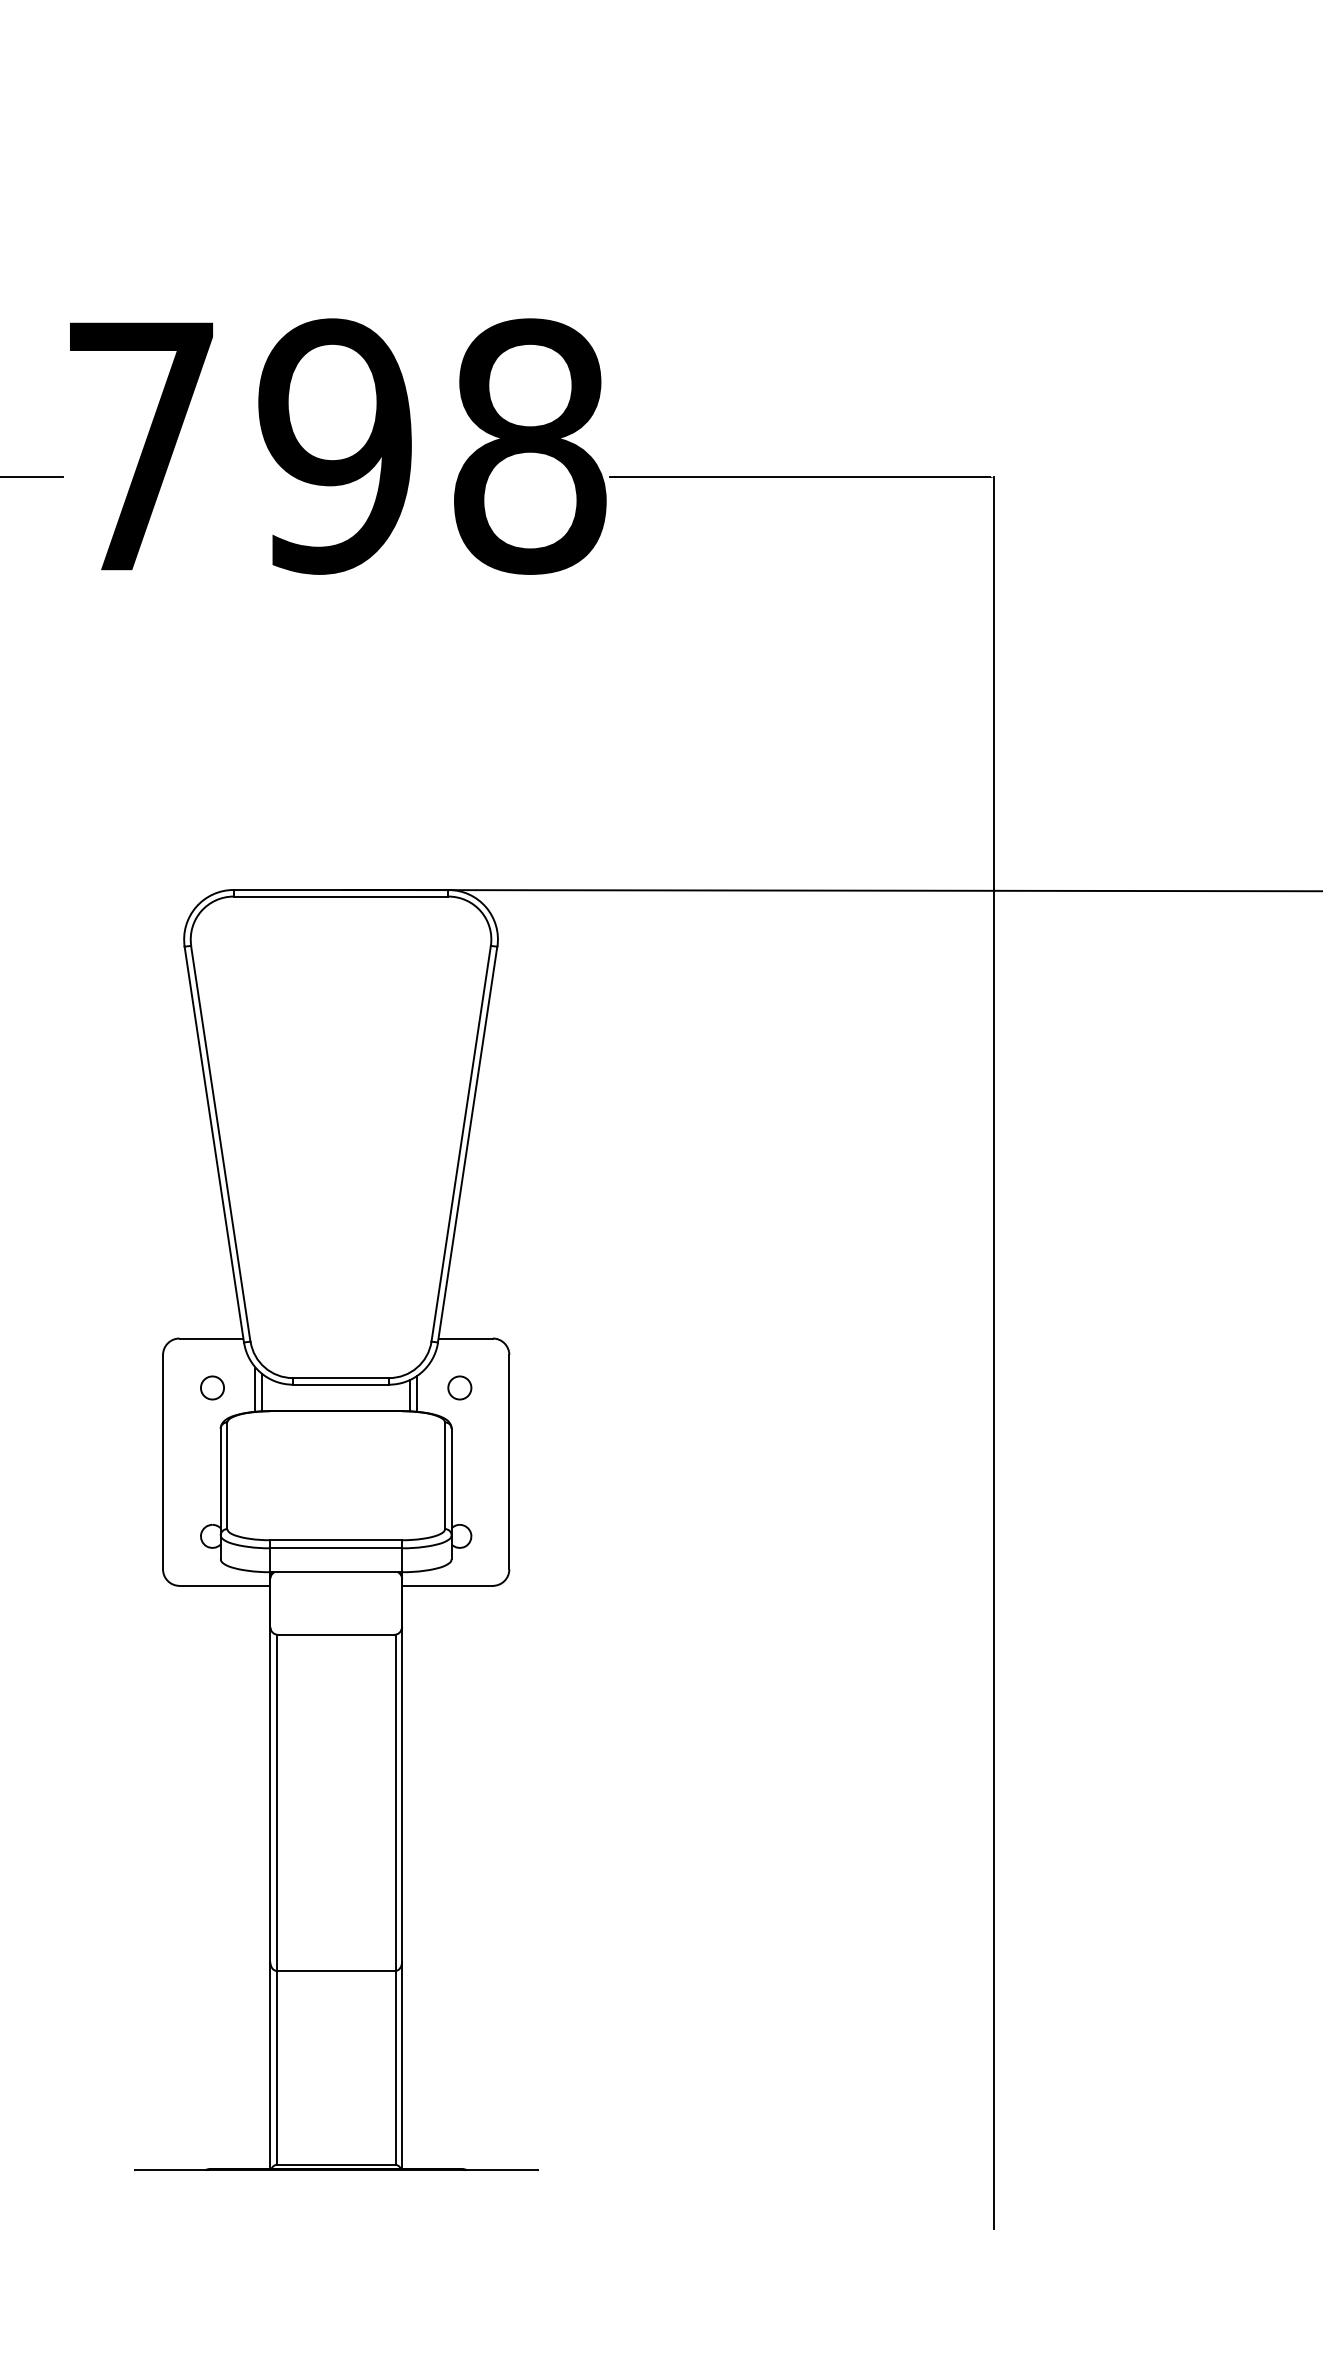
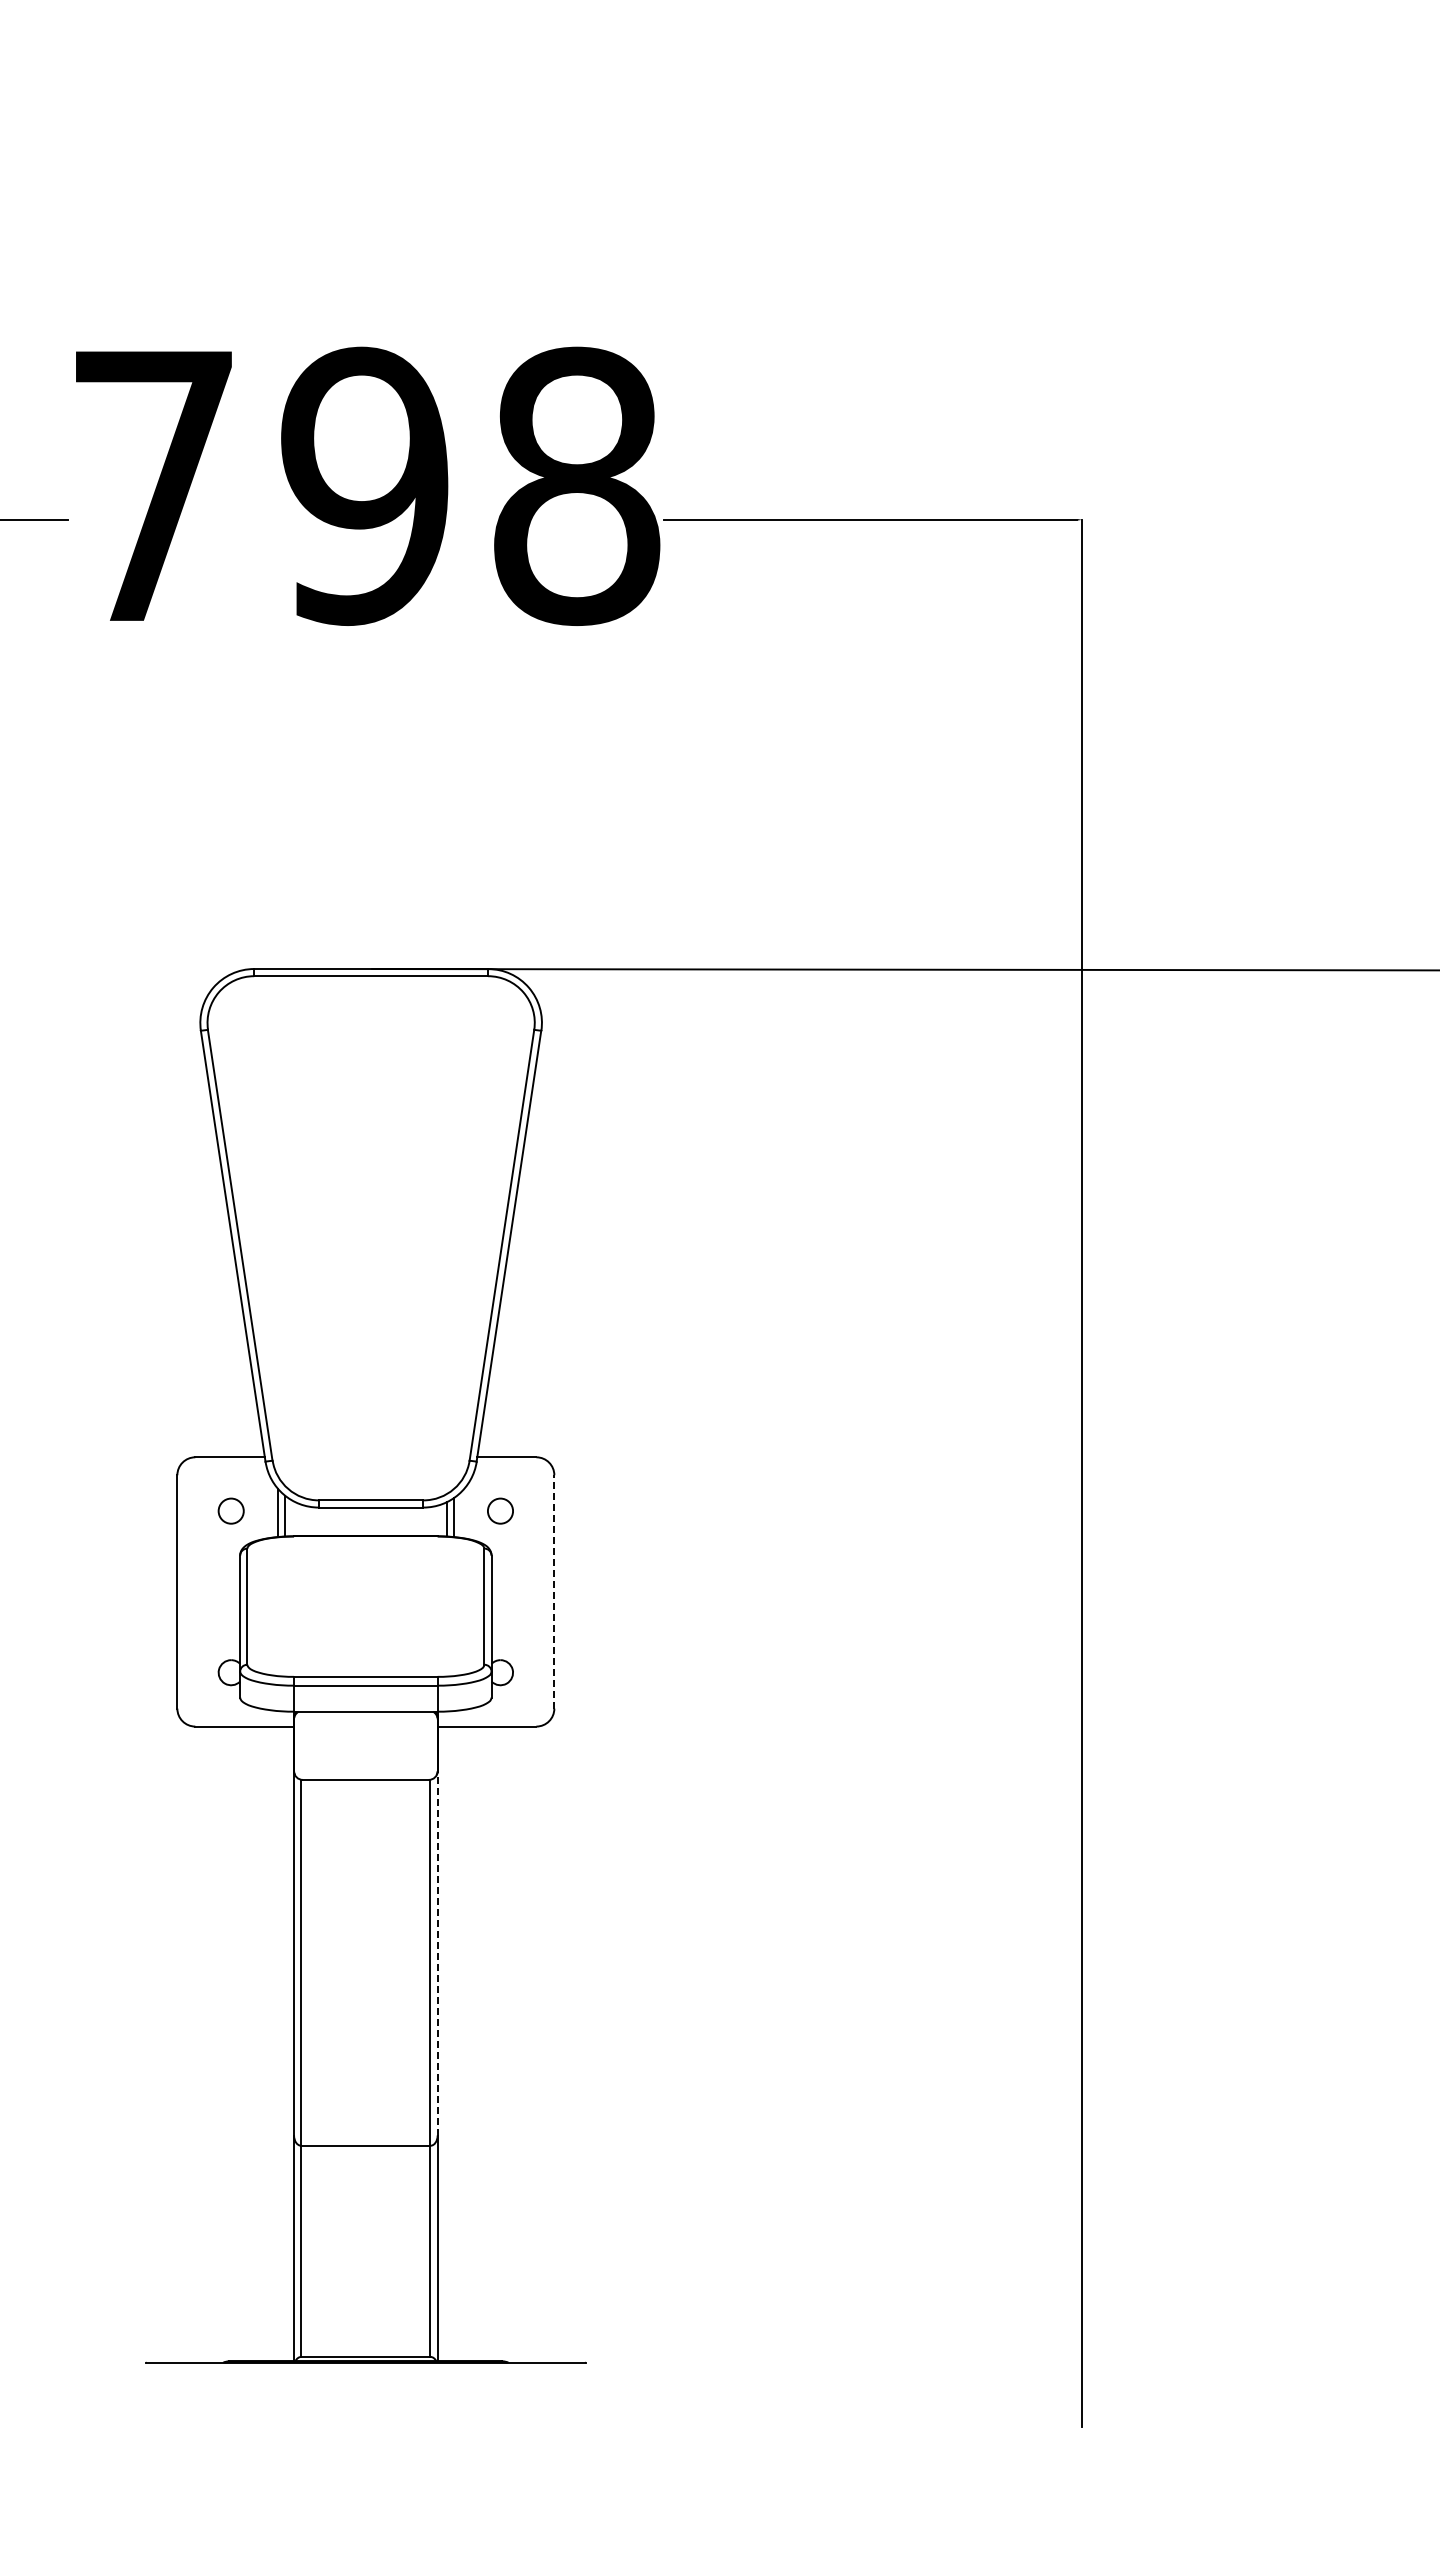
line: (509, 1461) -> (554, 1591), solid -> dashed
line: (401, 1794) -> (437, 1953), solid -> dashed

